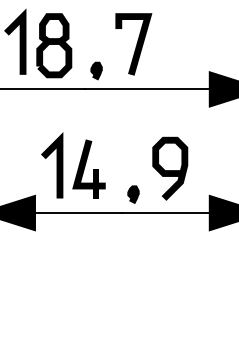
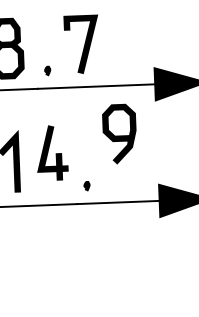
part: (96, 70) -> (47, 70), size x0.6
part: (88, 168) -> (51, 152), moved
curve: (170, 170) -> (120, 135), moved
part: (133, 194) -> (87, 186), size x0.6

